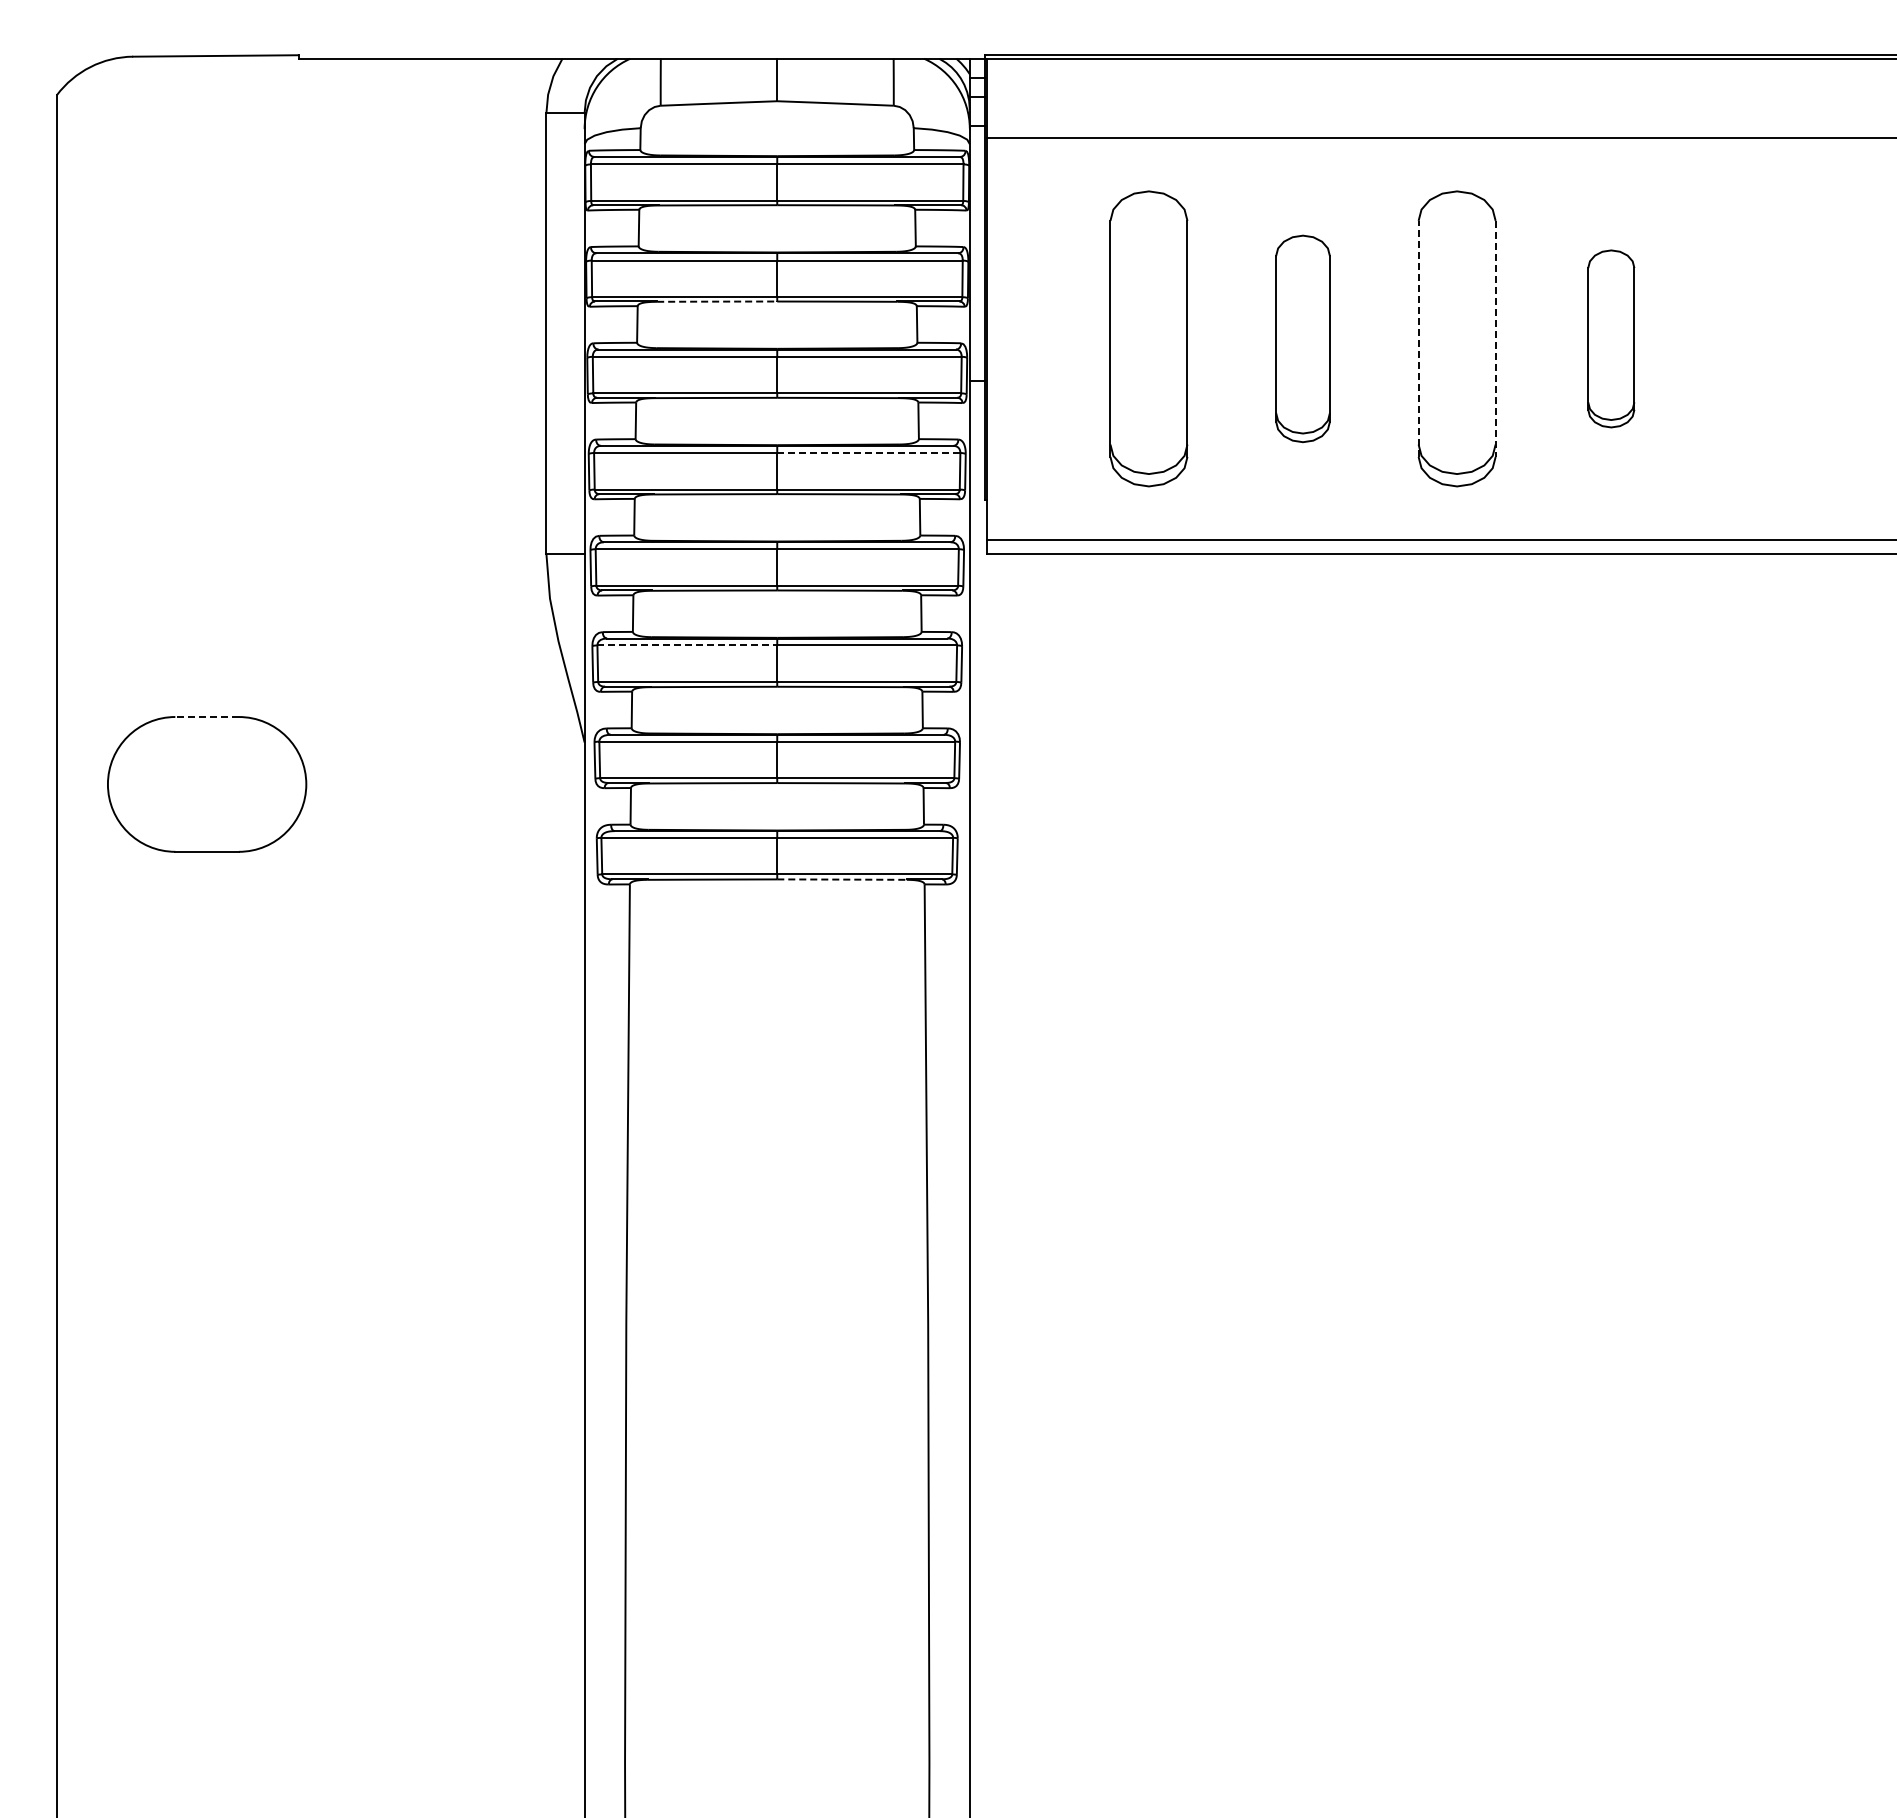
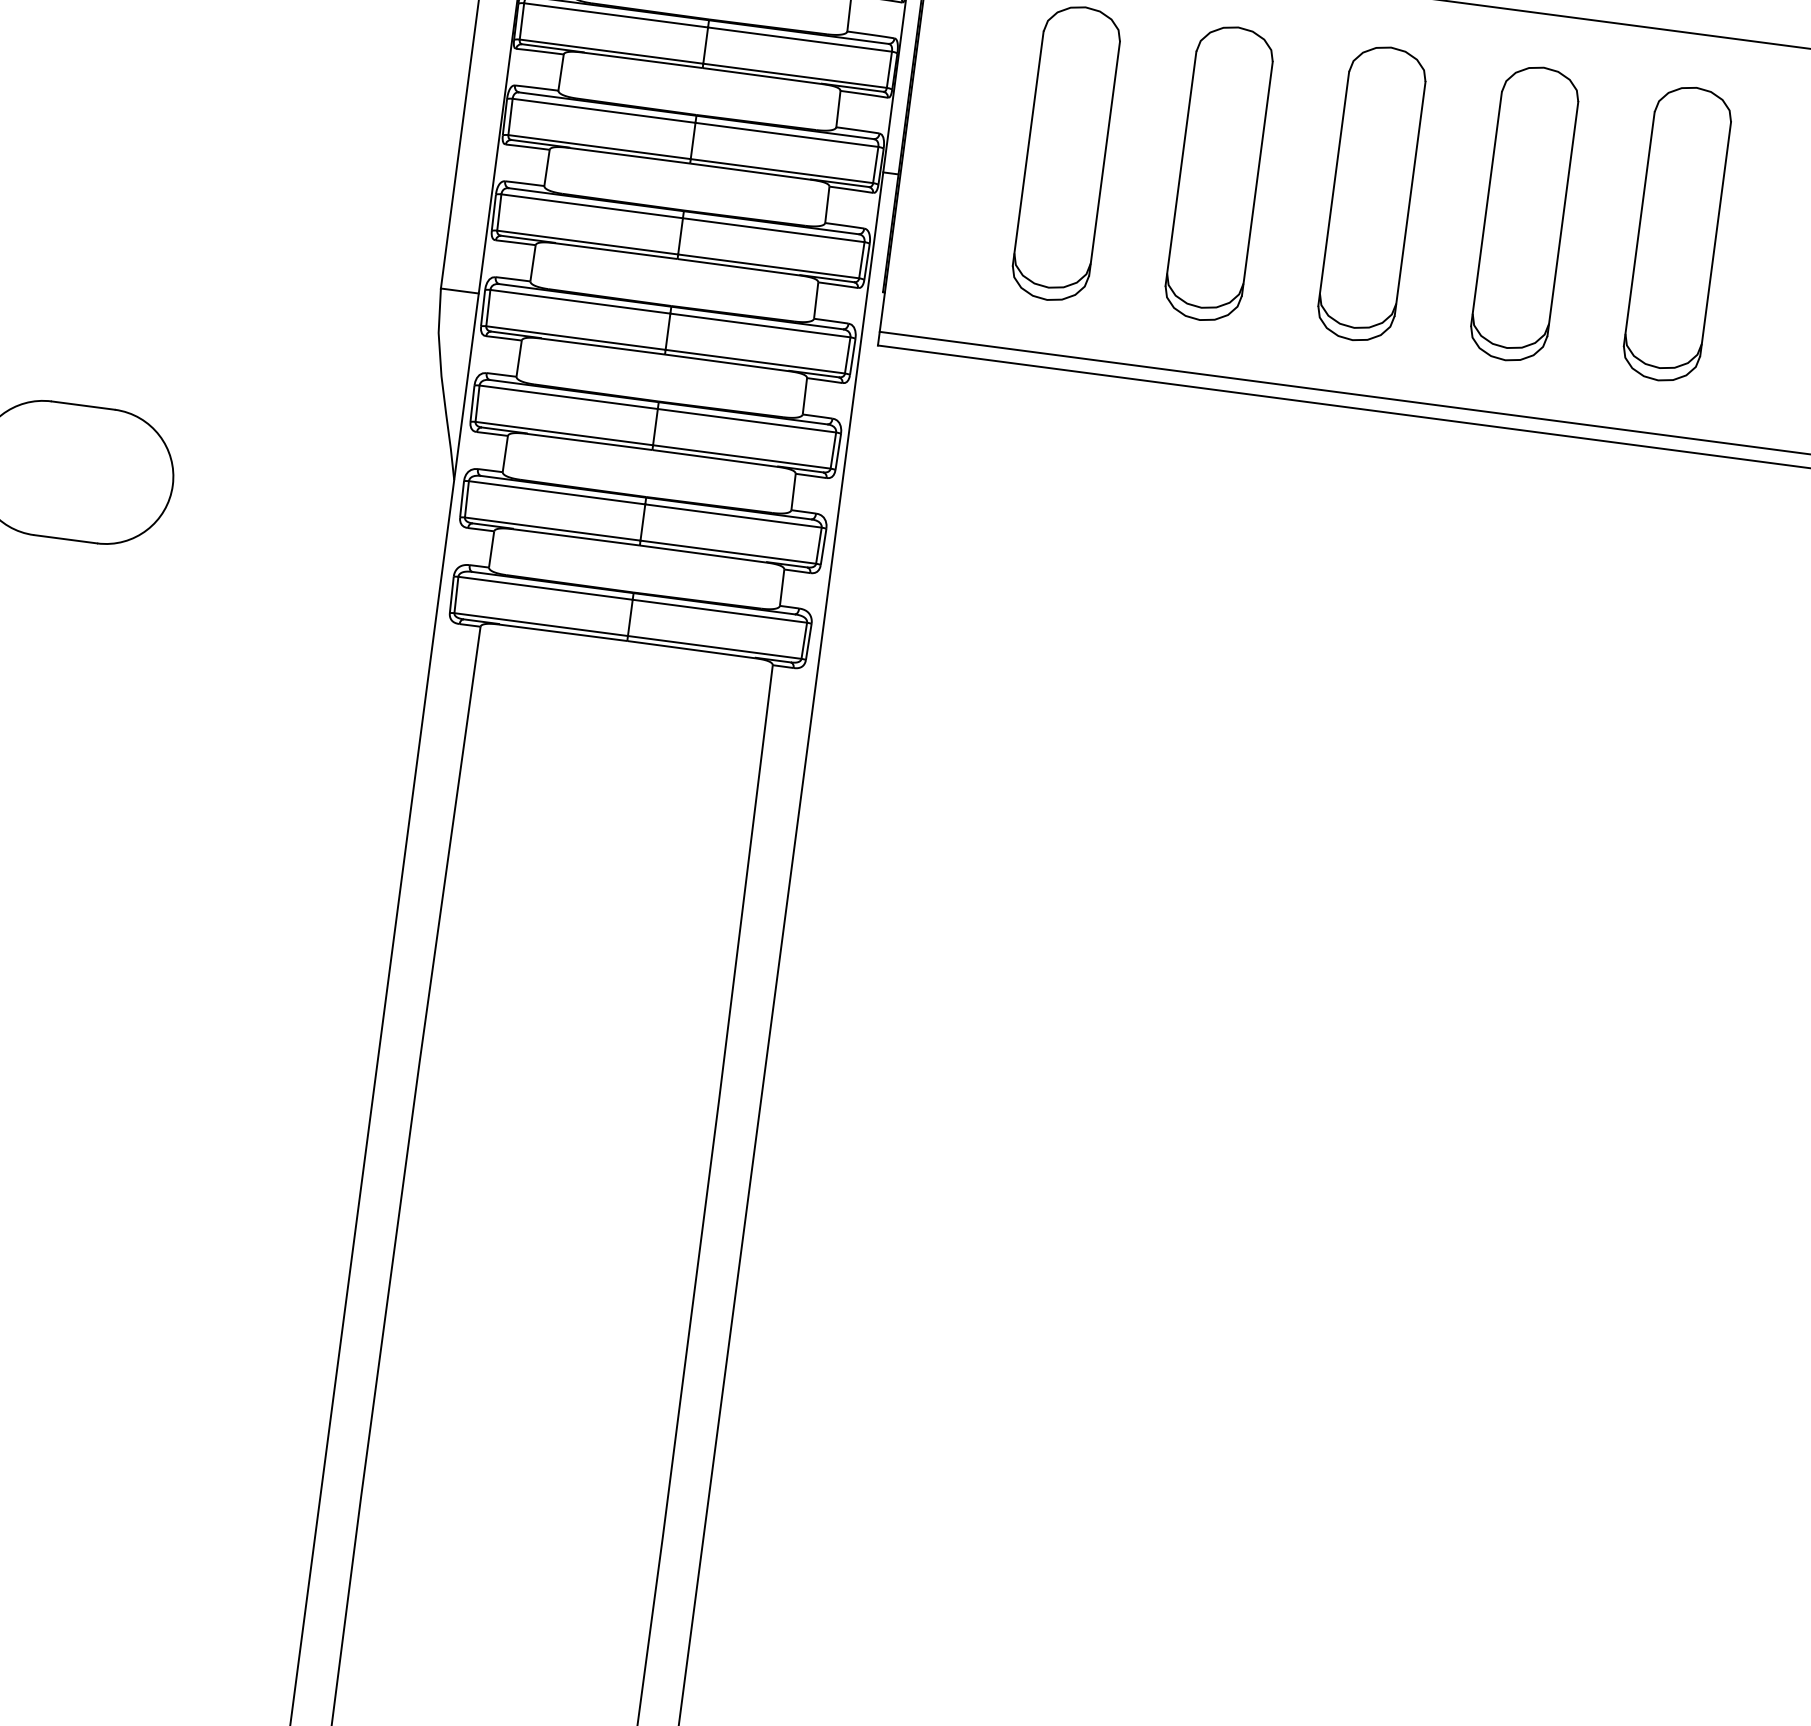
line: (717, 301) -> (643, 60), dashed -> solid
part: (1302, 338) -> (1218, 173), size x1.43
line: (1418, 338) -> (1333, 188), dashed -> solid
part: (1611, 338) -> (1525, 213), size x1.67
part: (1765, 338) -> (1677, 233), added
line: (1495, 339) -> (1409, 199), dashed -> solid
line: (868, 452) -> (773, 229), dashed -> solid
line: (687, 645) -> (568, 397), dashed -> solid
line: (207, 717) -> (83, 406), dashed -> solid
line: (842, 879) -> (691, 649), dashed -> solid

